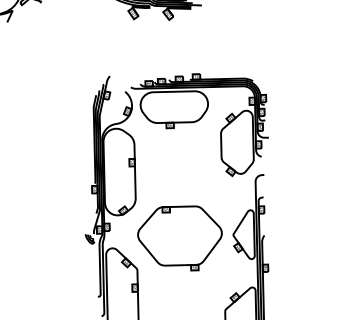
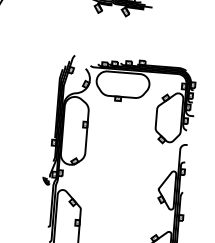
part: (179, 238) -> (116, 187), removed

